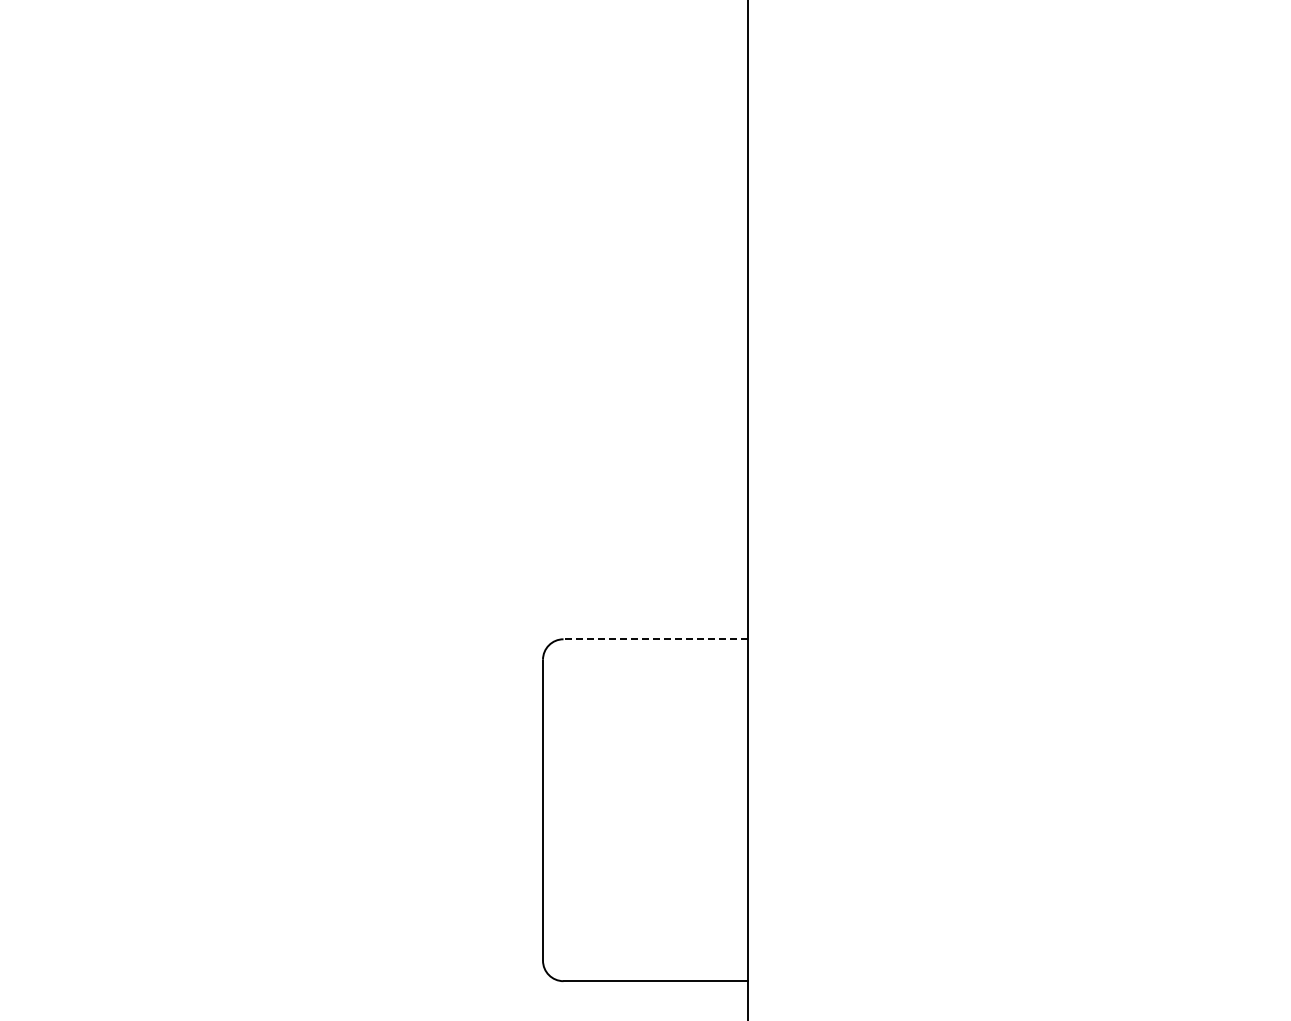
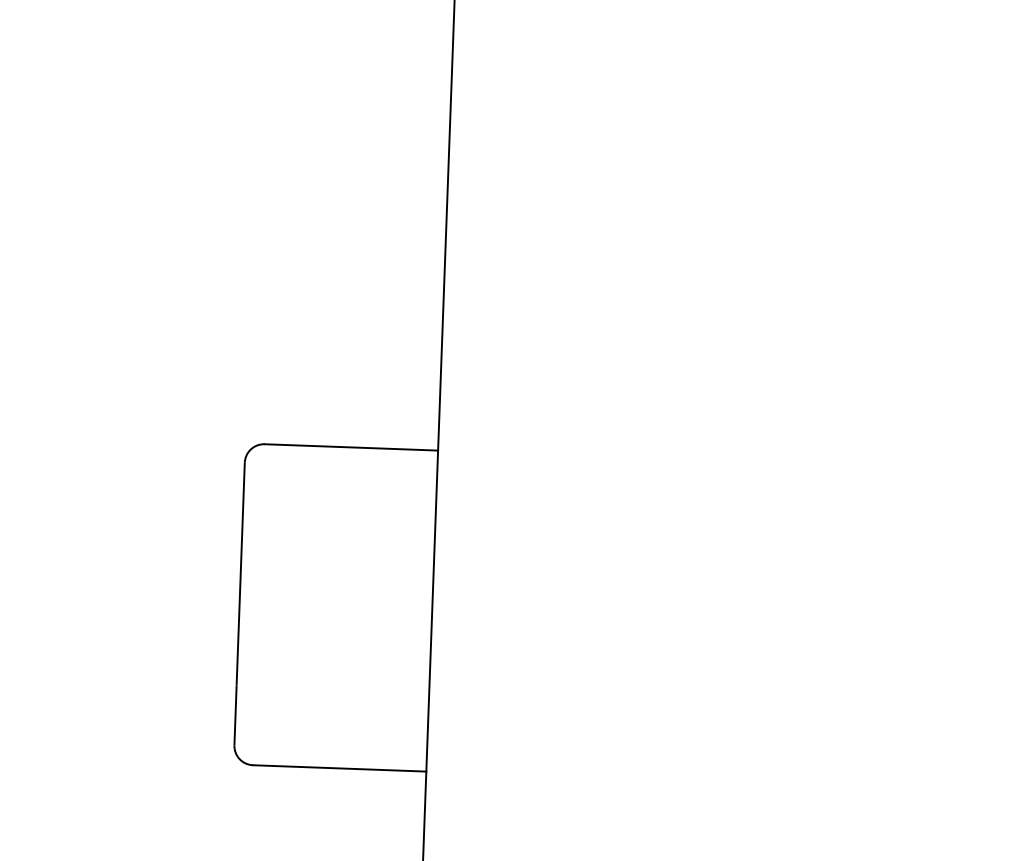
line: (655, 639) -> (351, 447), dashed -> solid

